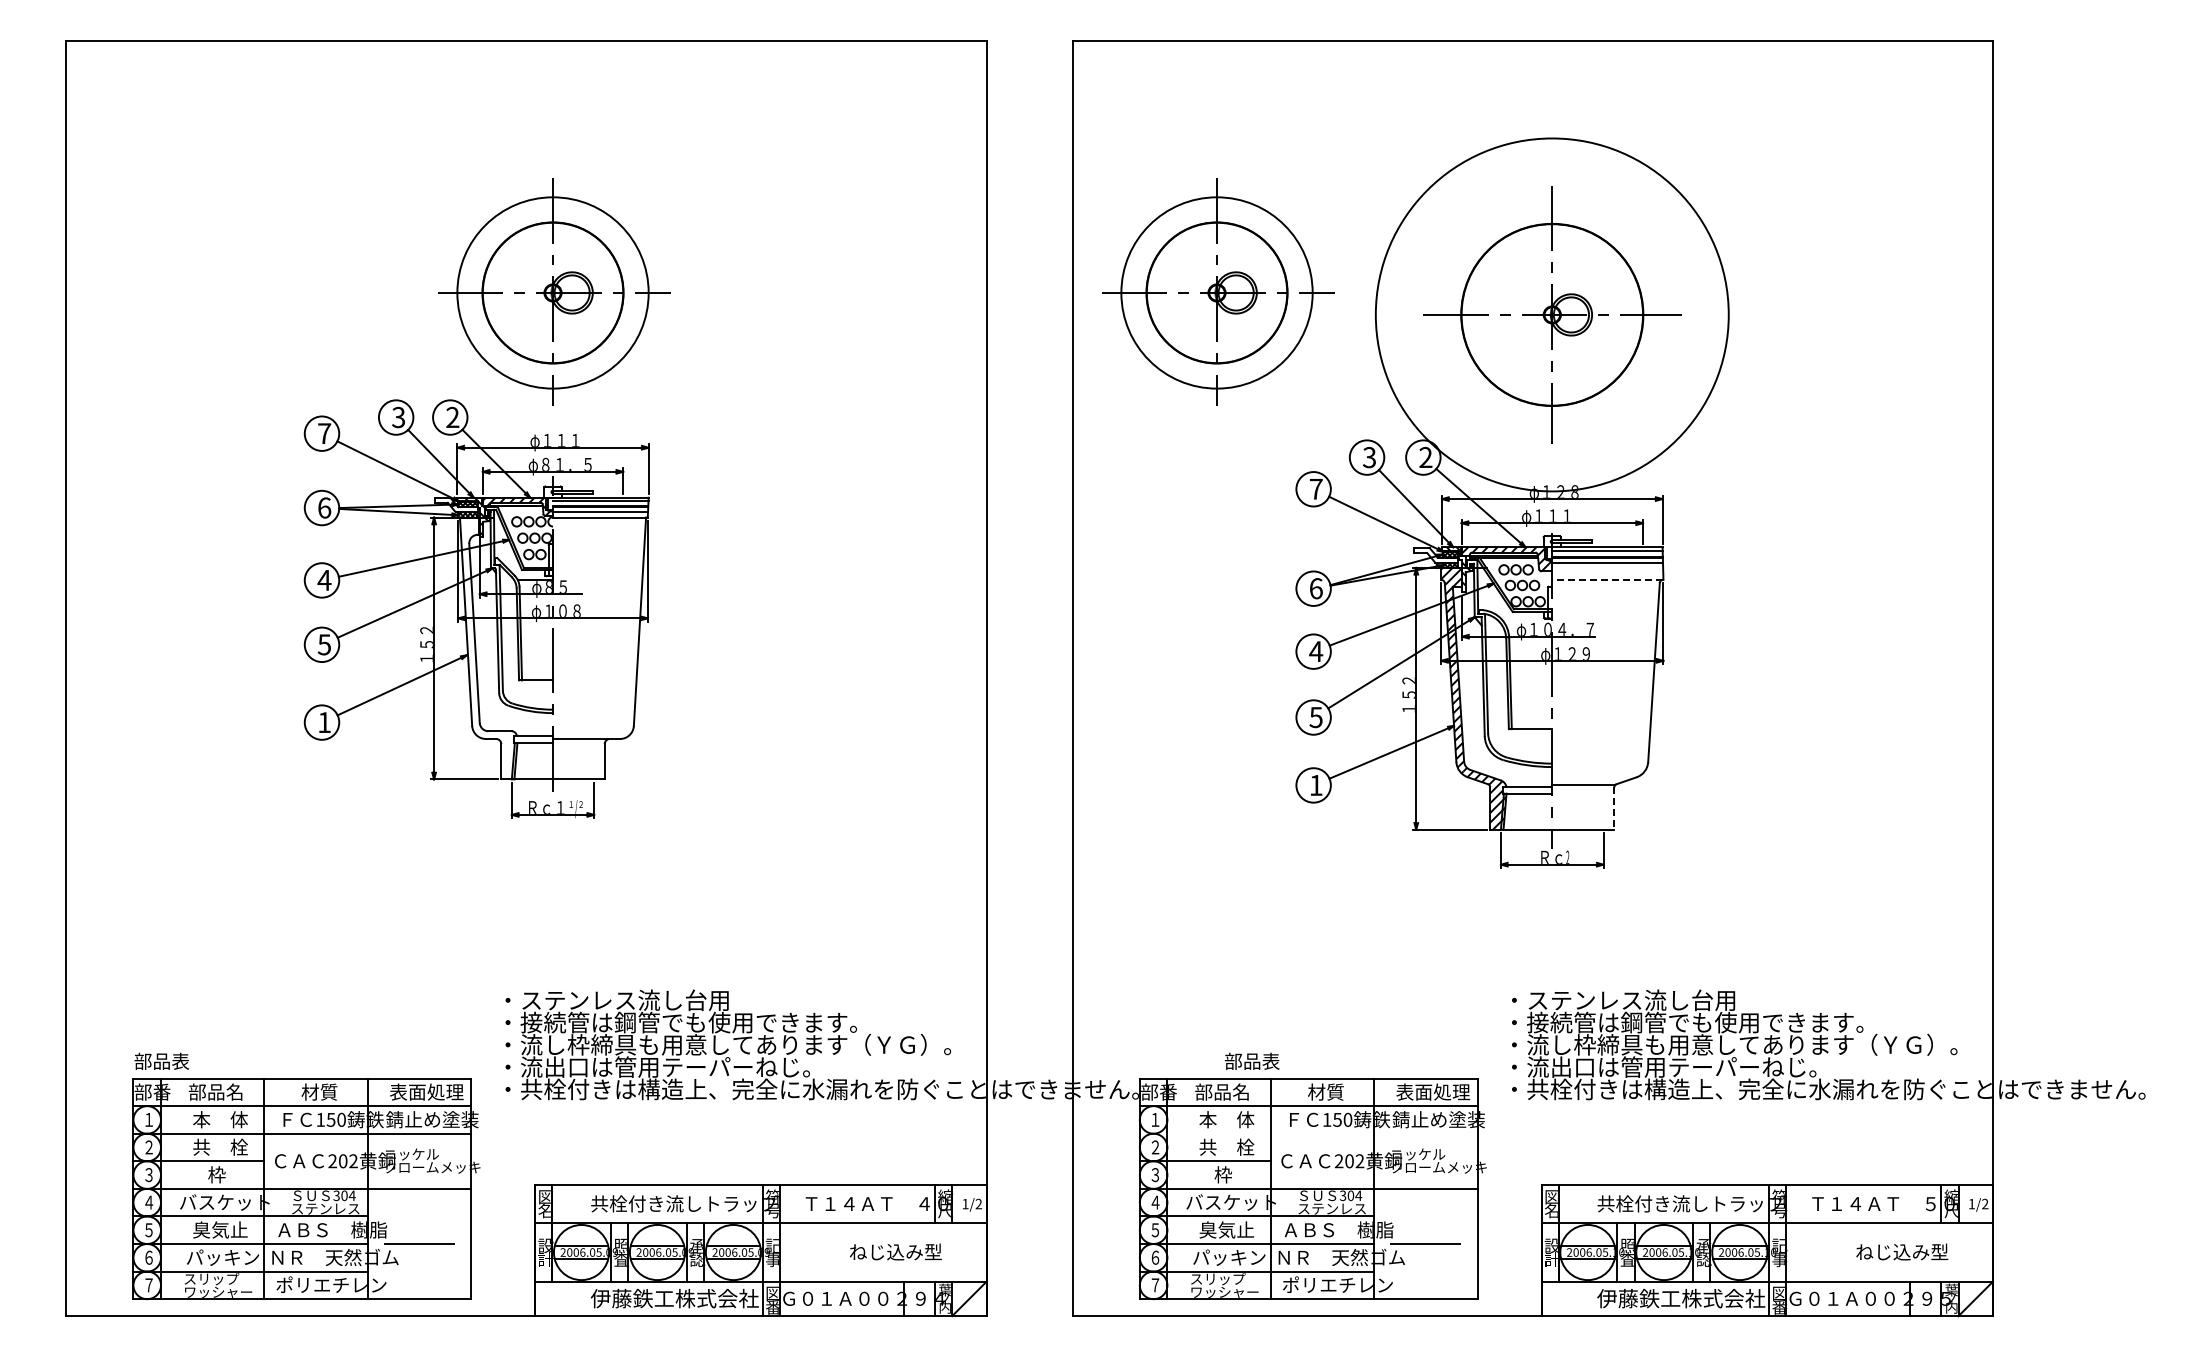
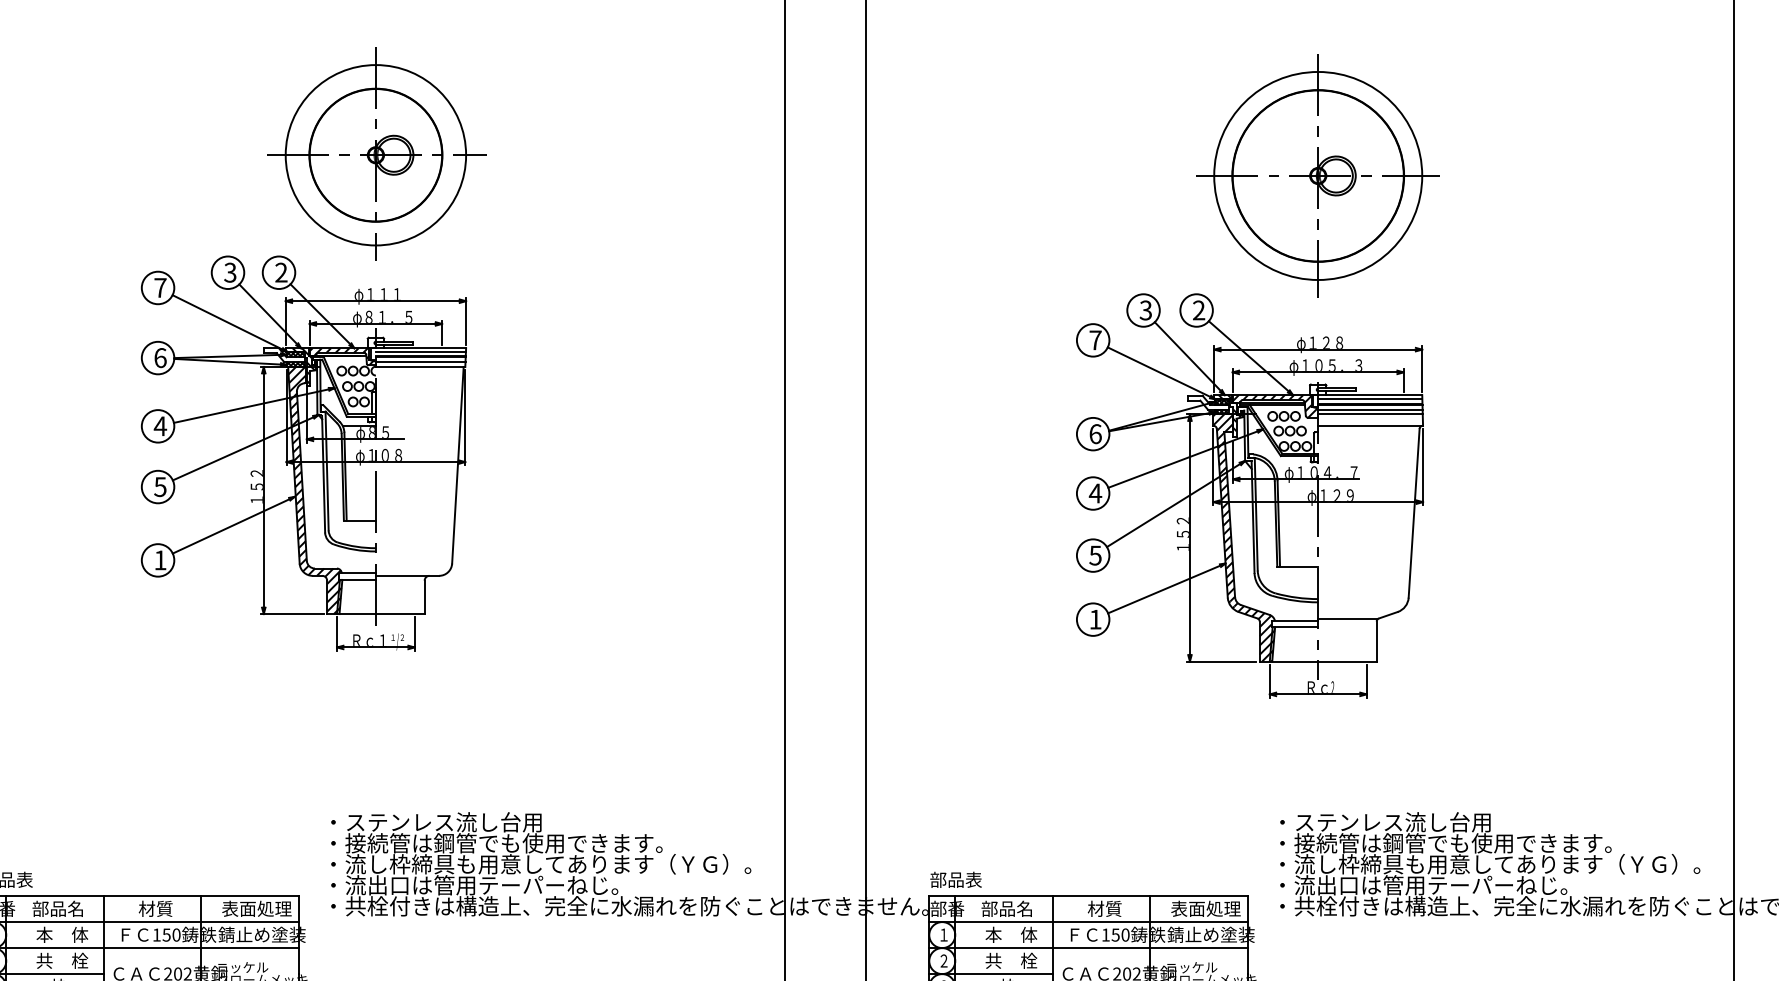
part: (1218, 291) -> (1003, 153), removed
circle: (1552, 314) -> (1318, 175), size x0.62
text: (1573, 515) -> (1338, 365), φ１１１ -> φ１０５．３
line: (1607, 567) -> (1370, 414), added
line: (1607, 579) -> (1370, 425), dashed -> solid
hatch: (488, 648) -> (315, 490), added
line: (1614, 809) -> (1376, 642), dashed -> solid
text: (1251, 1060) -> (955, 879), moved
line: (1308, 1133) -> (1088, 947), added

